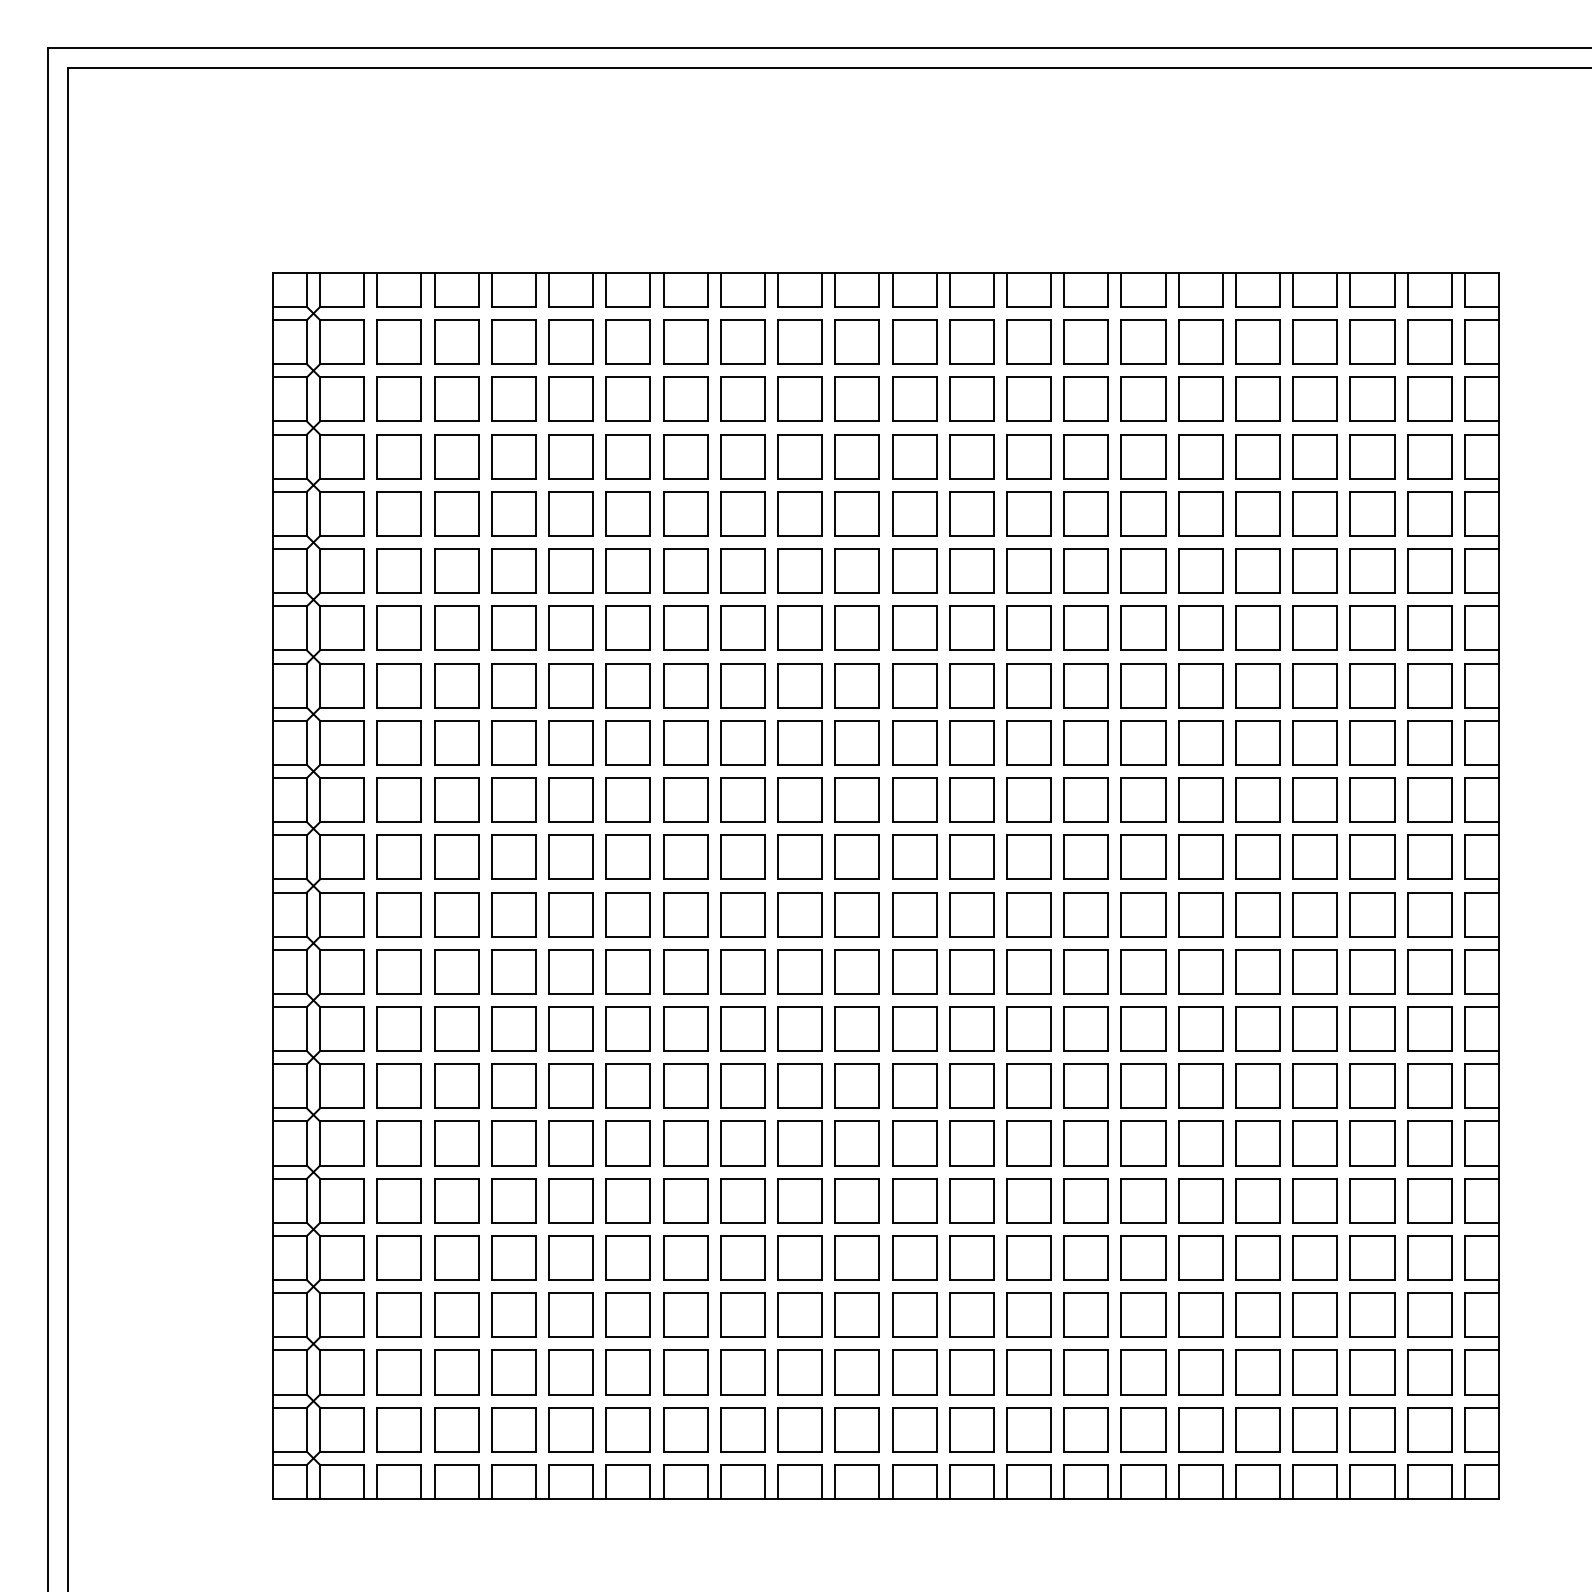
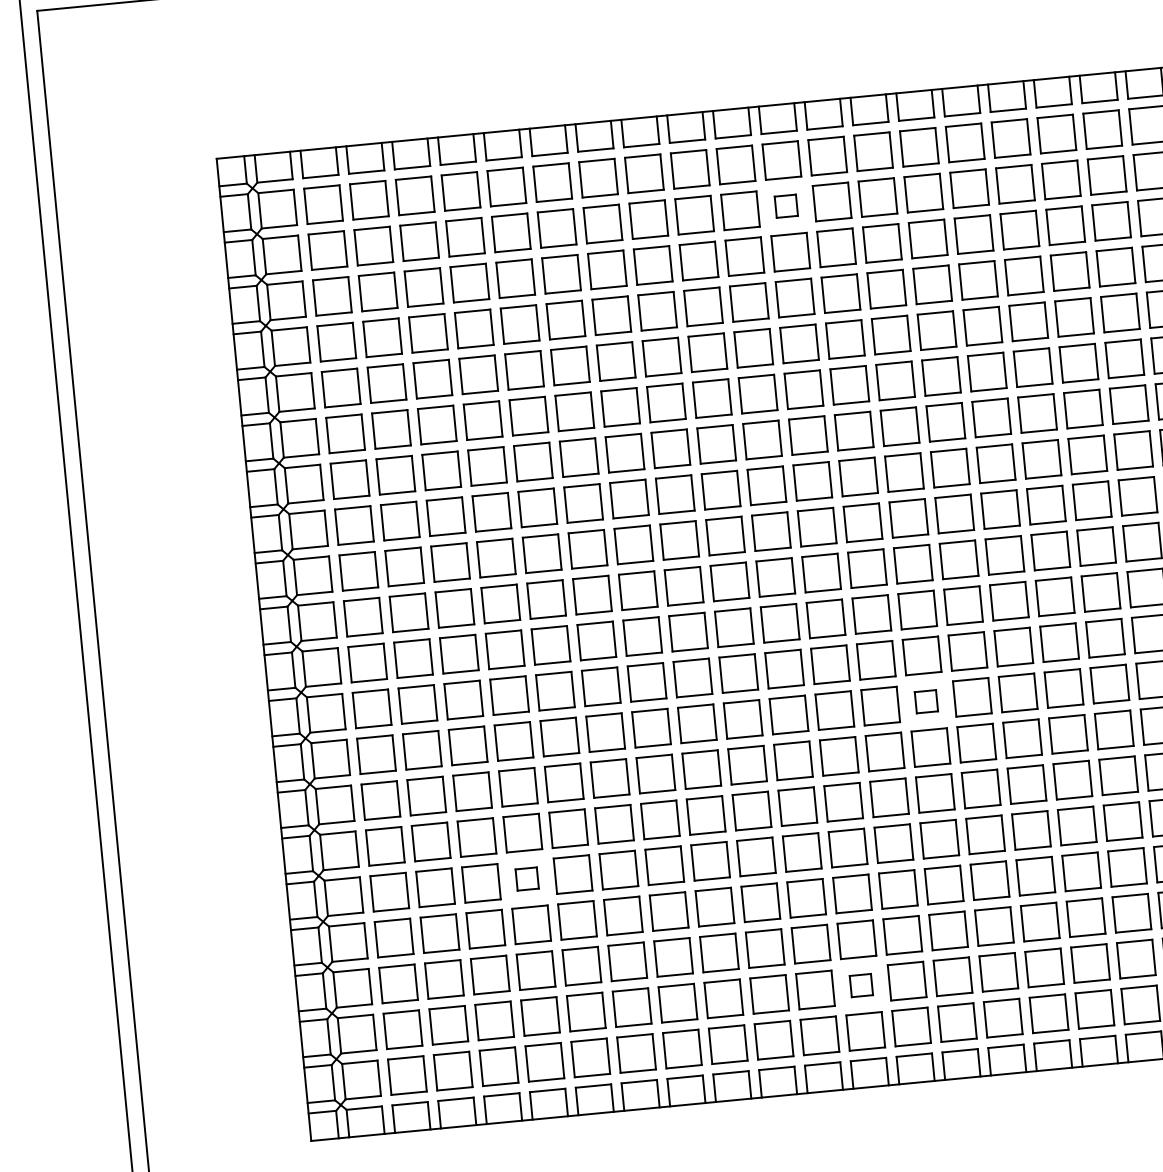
part: (971, 398) -> (785, 205), size x0.6
part: (1085, 1028) -> (925, 701), size x0.6
part: (570, 1200) -> (526, 878), size x0.6
part: (971, 1372) -> (861, 985), size x0.6

